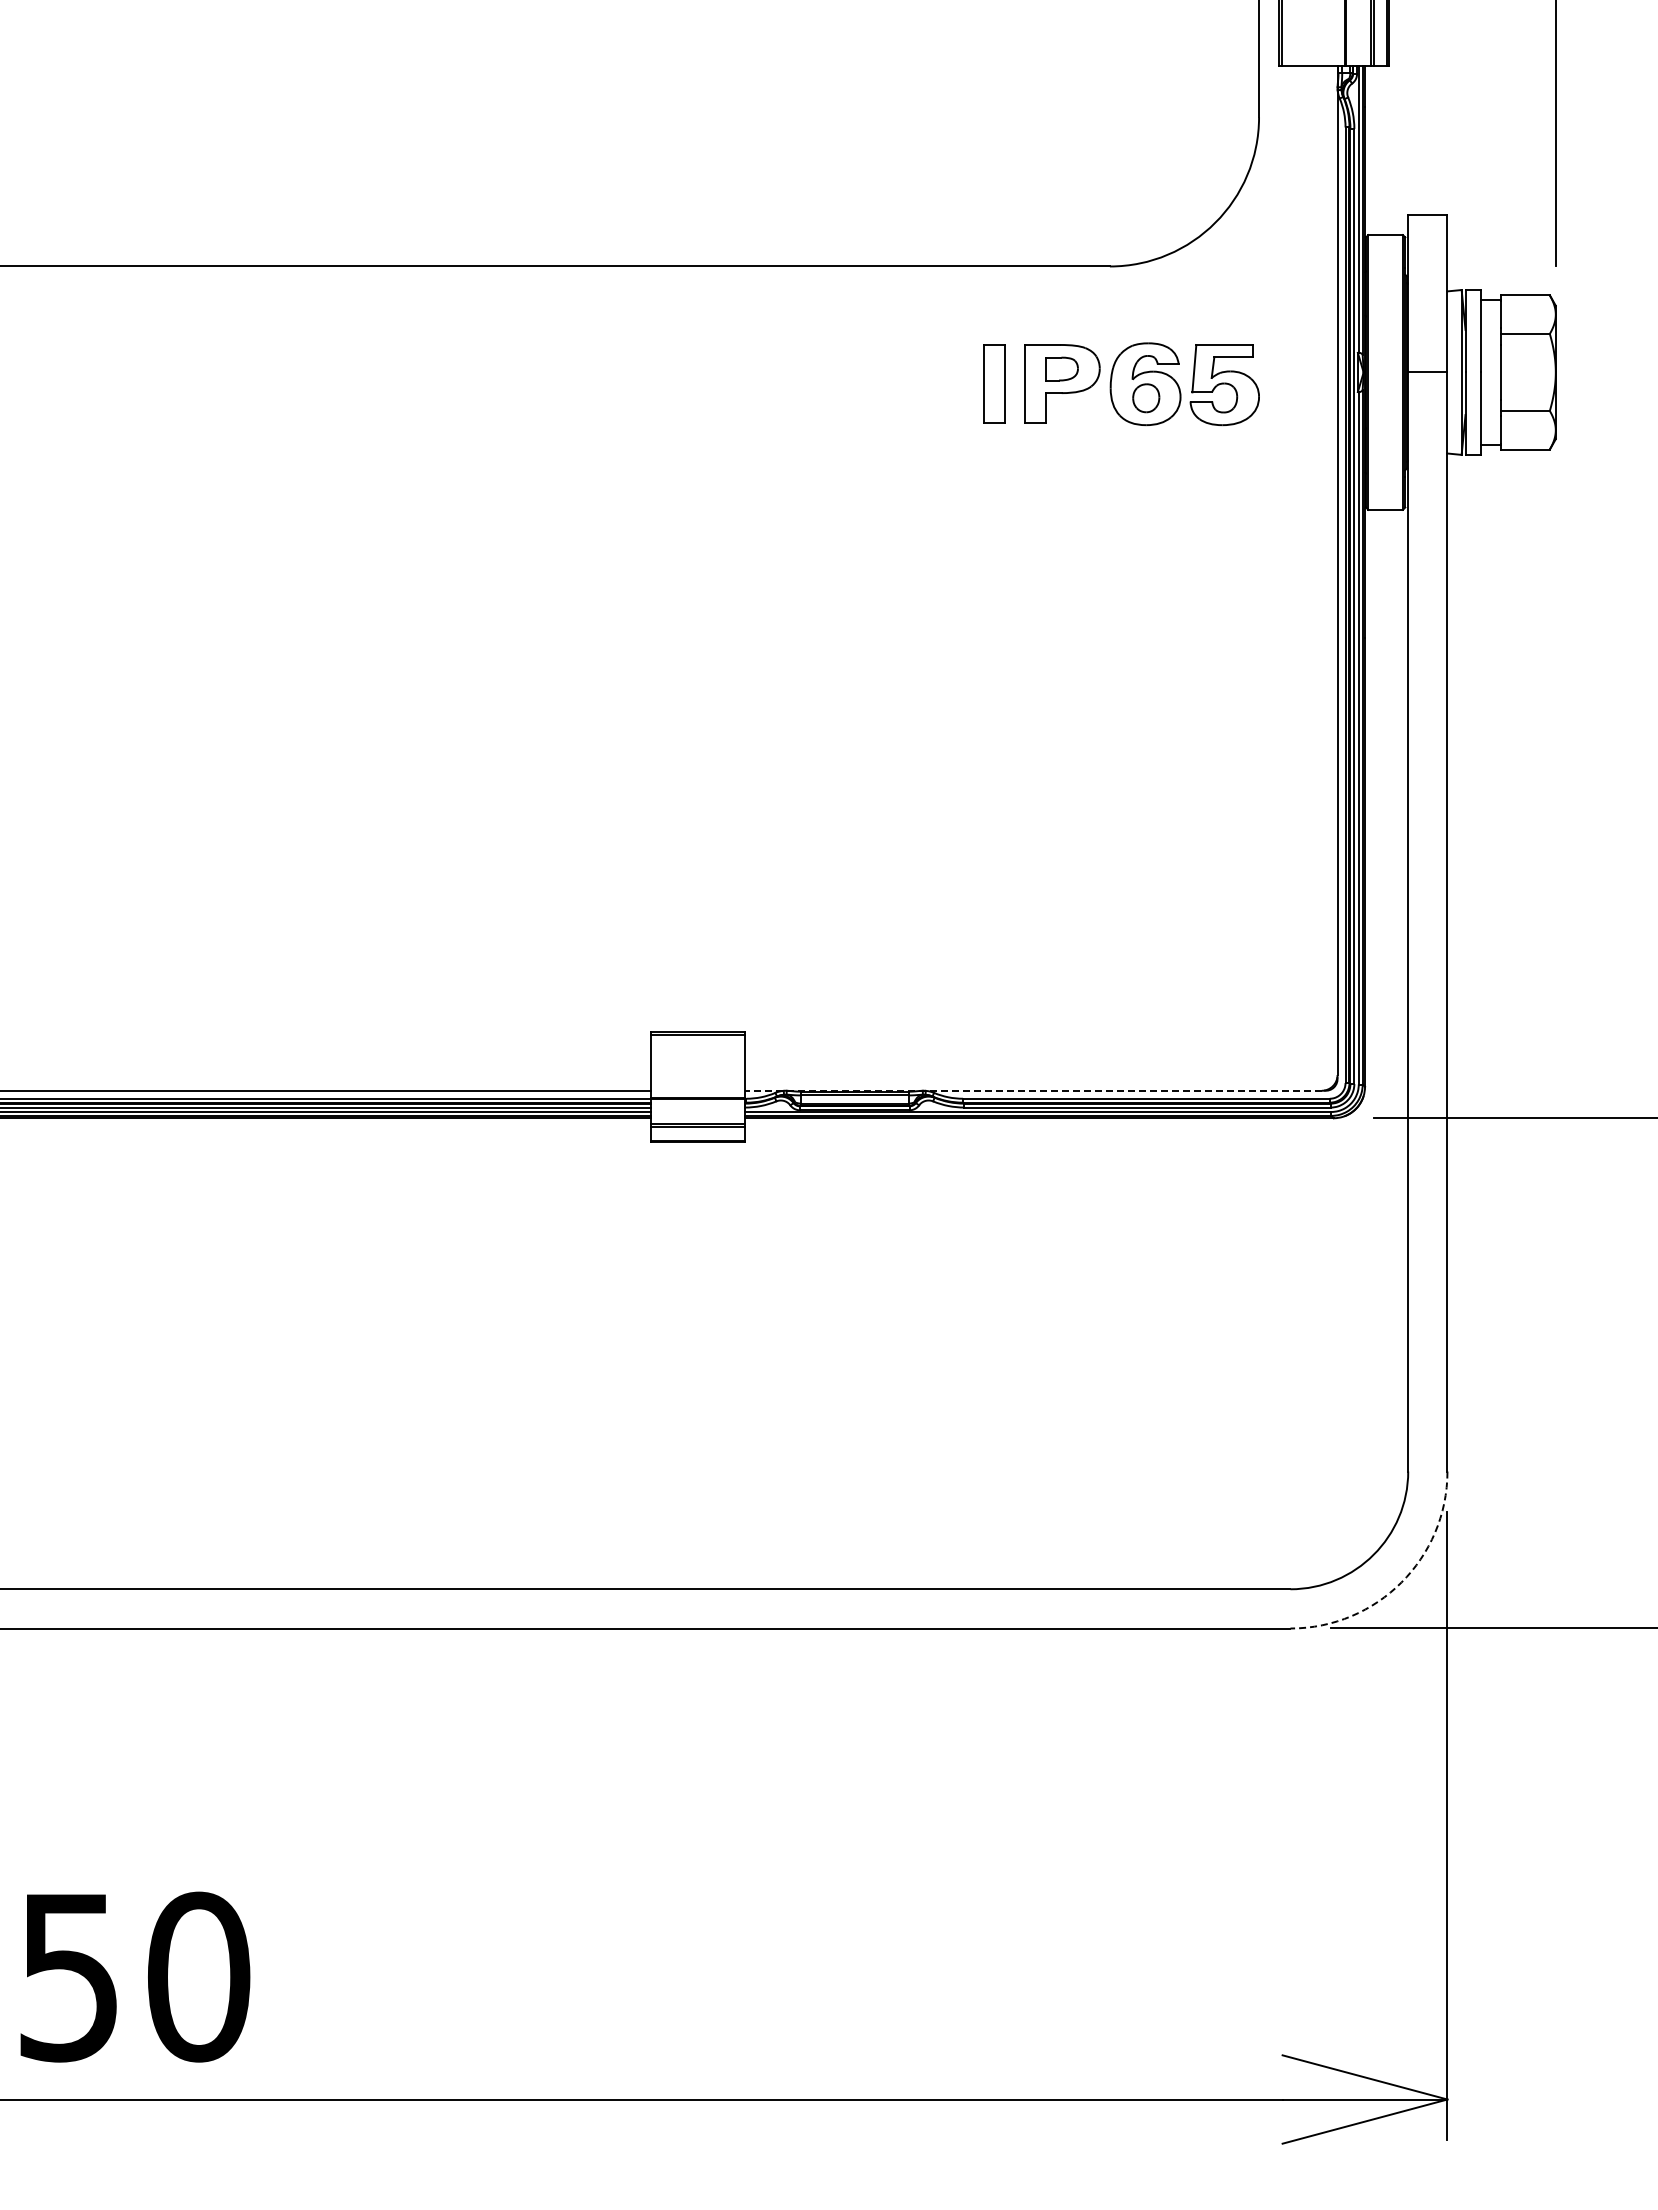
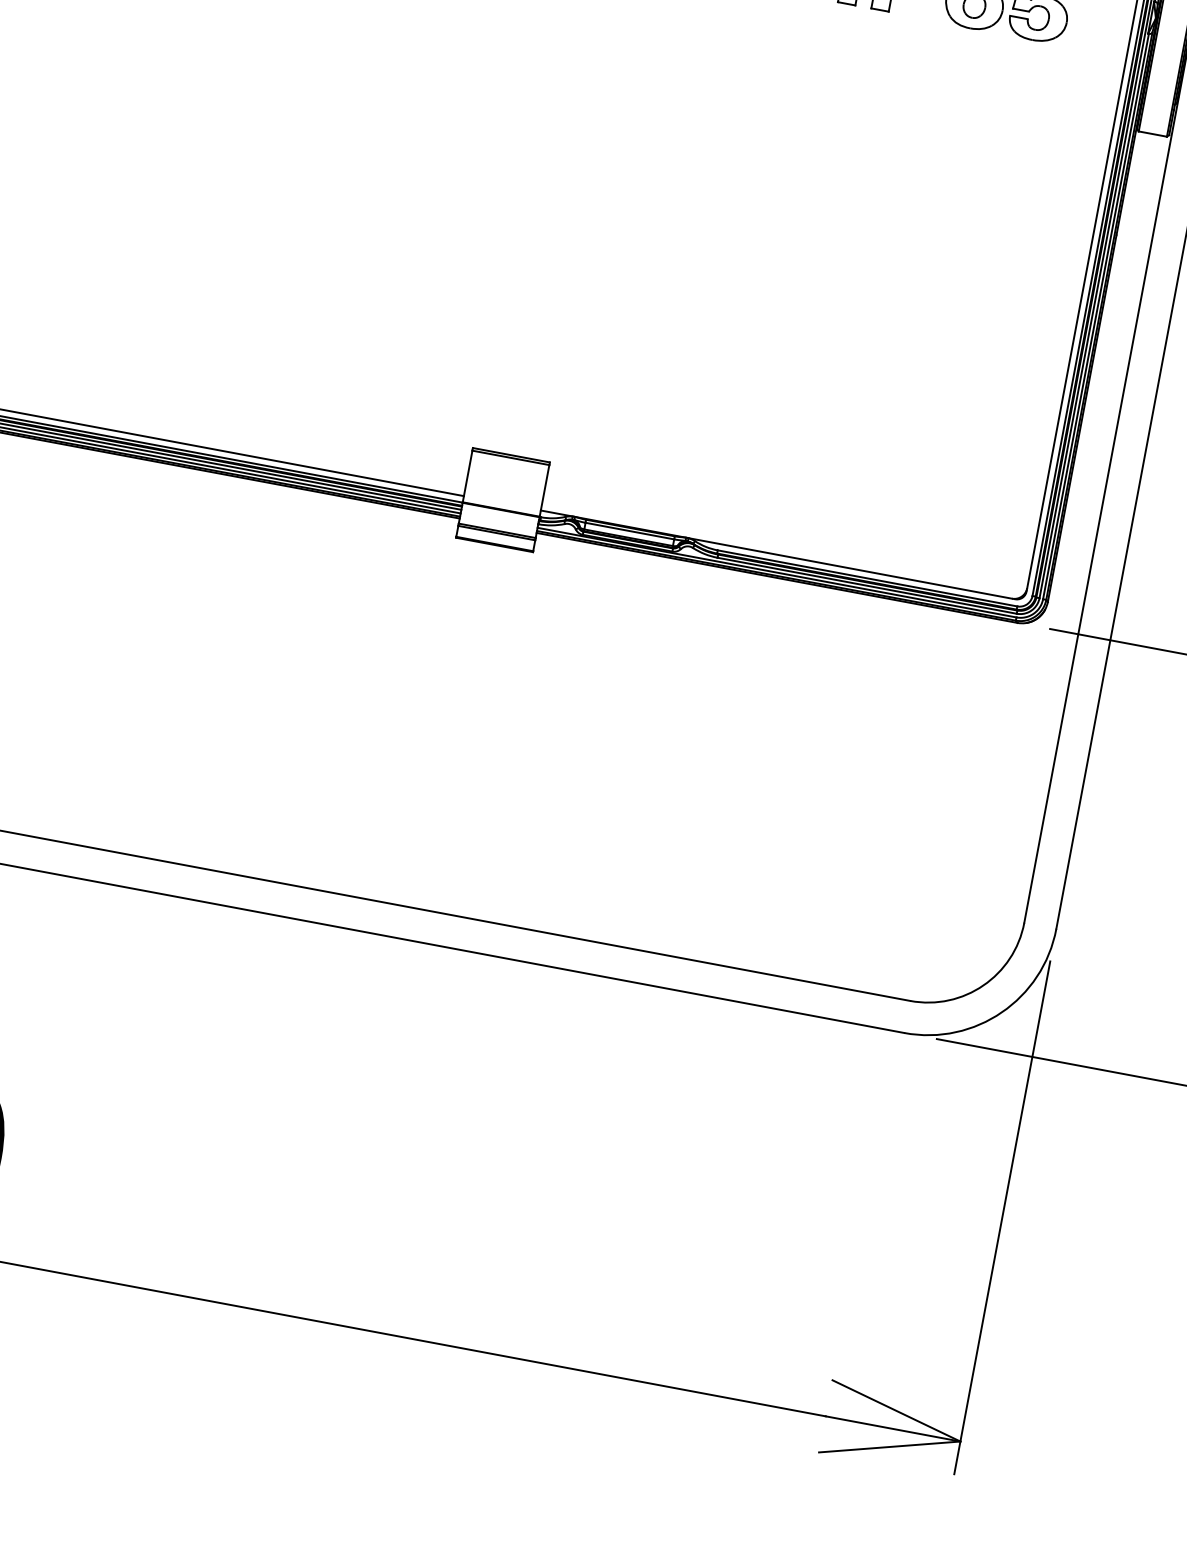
line: (1033, 1090) -> (776, 554), dashed -> solid
arc: (1401, 1582) -> (1001, 1012), dashed -> solid

